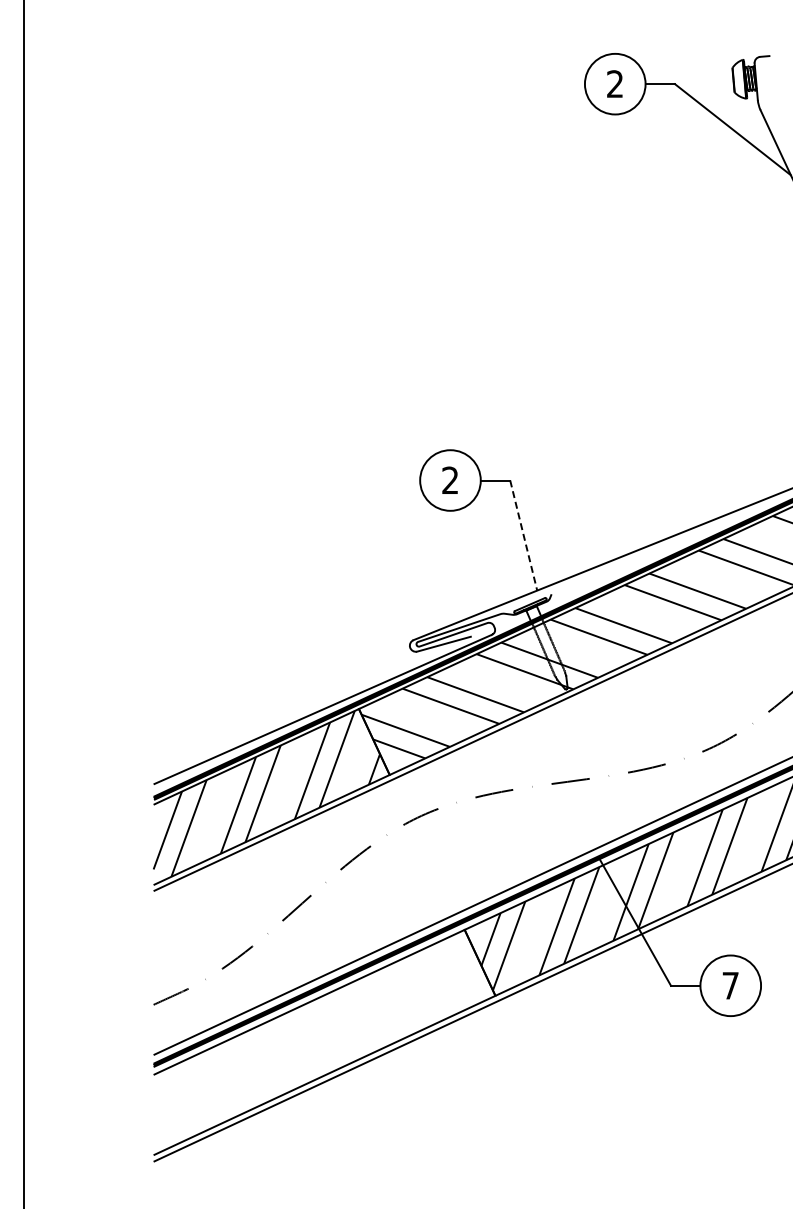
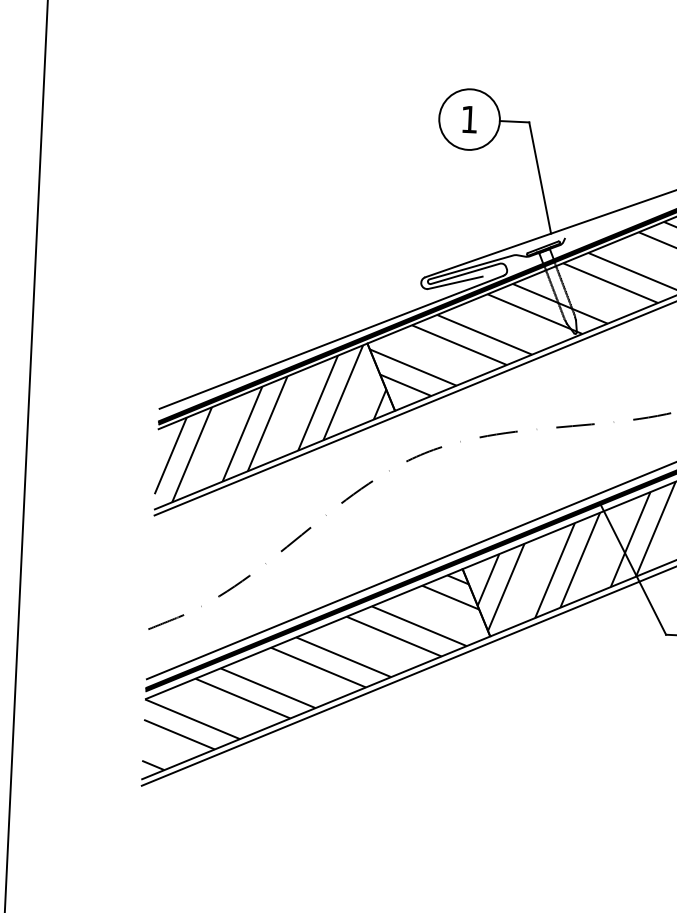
text: (449, 479) -> (468, 118), 2 -> 1
line: (523, 535) -> (539, 177), dashed -> solid
hatch: (318, 1040) -> (311, 672), added

